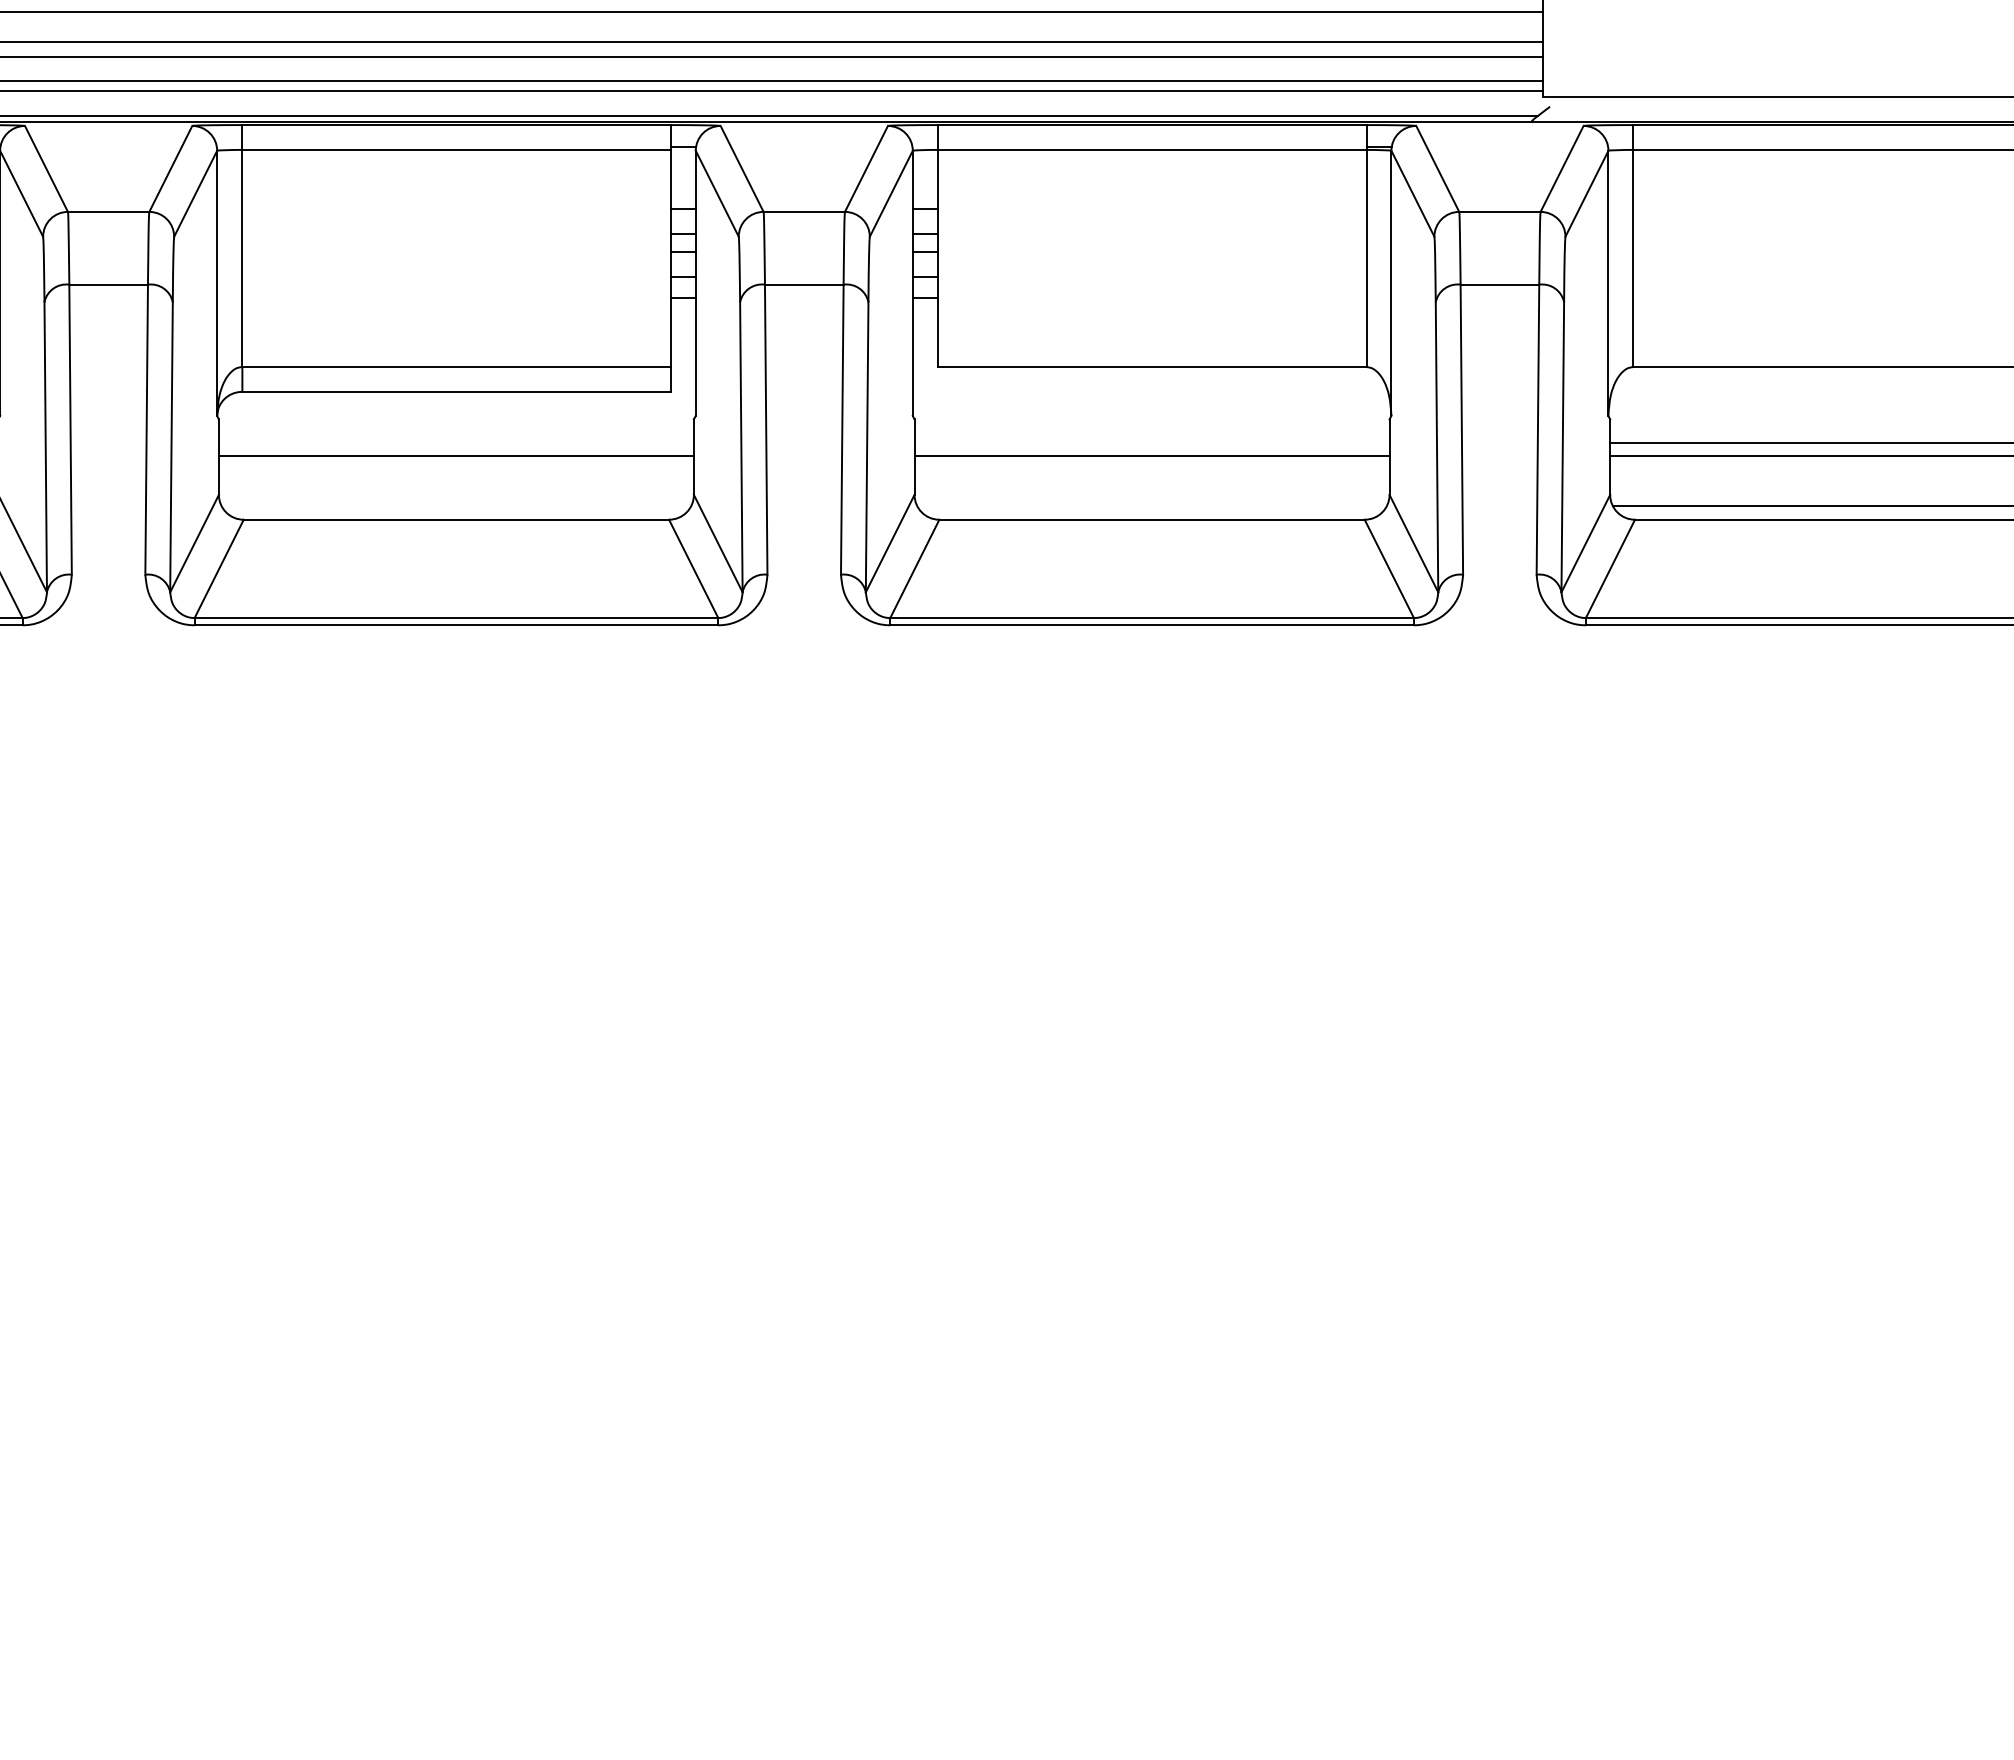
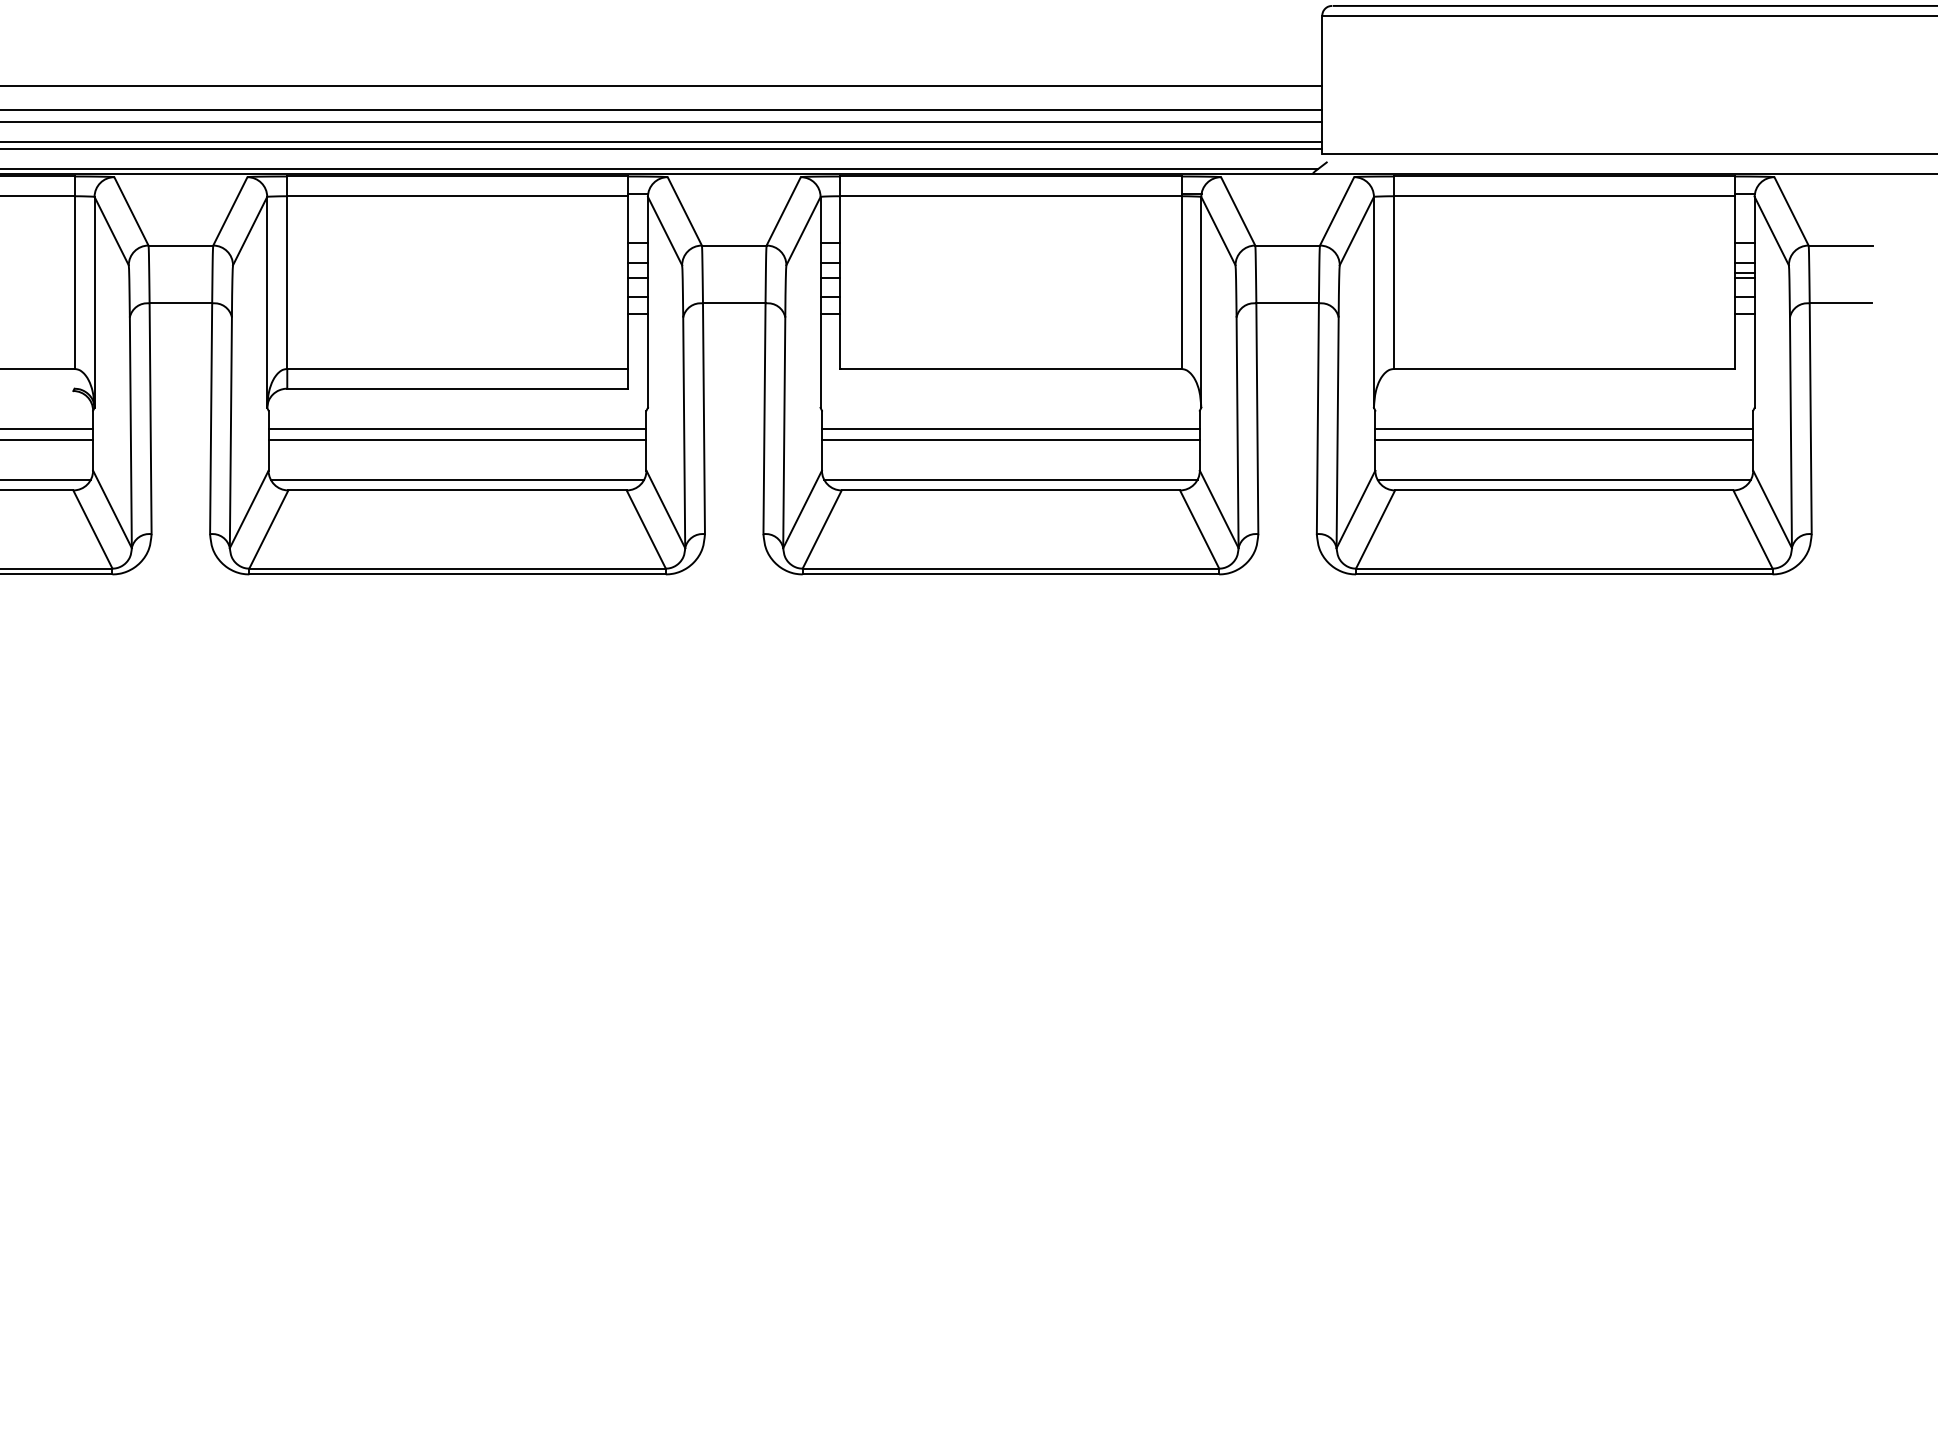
line: (456, 443) -> (457, 429), added
line: (1151, 443) -> (1010, 429), added
line: (456, 505) -> (457, 479), added
line: (1151, 505) -> (1010, 479), added

